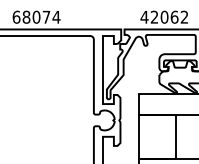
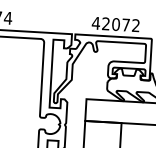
text: (174, 16) -> (125, 24), 42062 -> 42072

